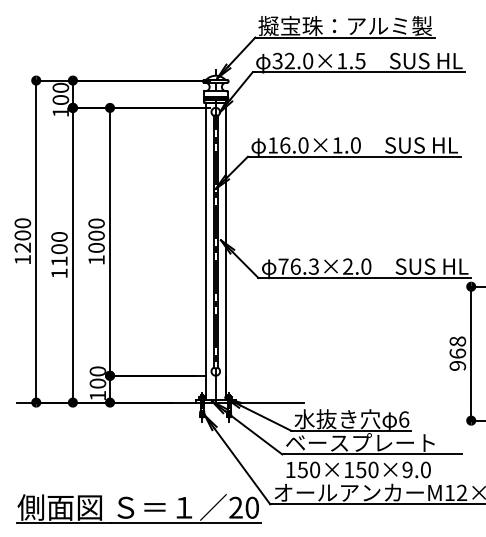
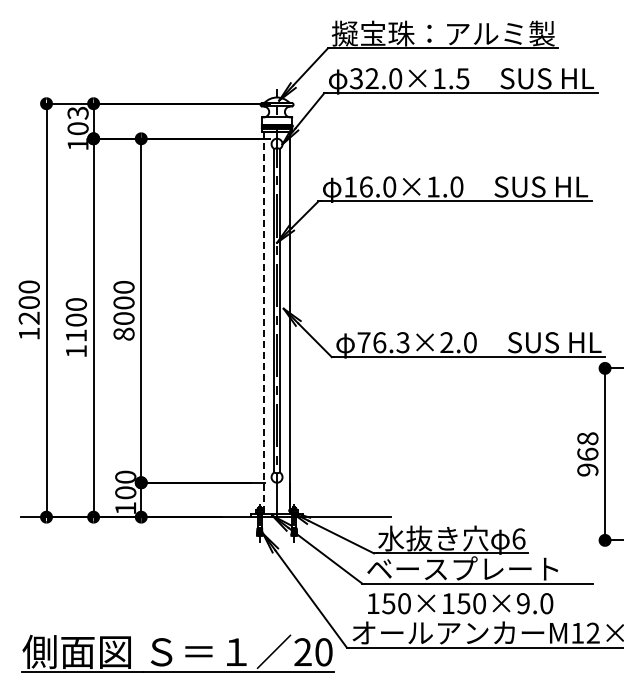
text: (60, 87) -> (77, 112), 100 -> 103
line: (205, 251) -> (263, 323), solid -> dashed
text: (96, 259) -> (123, 333), 1000 -> 8000

